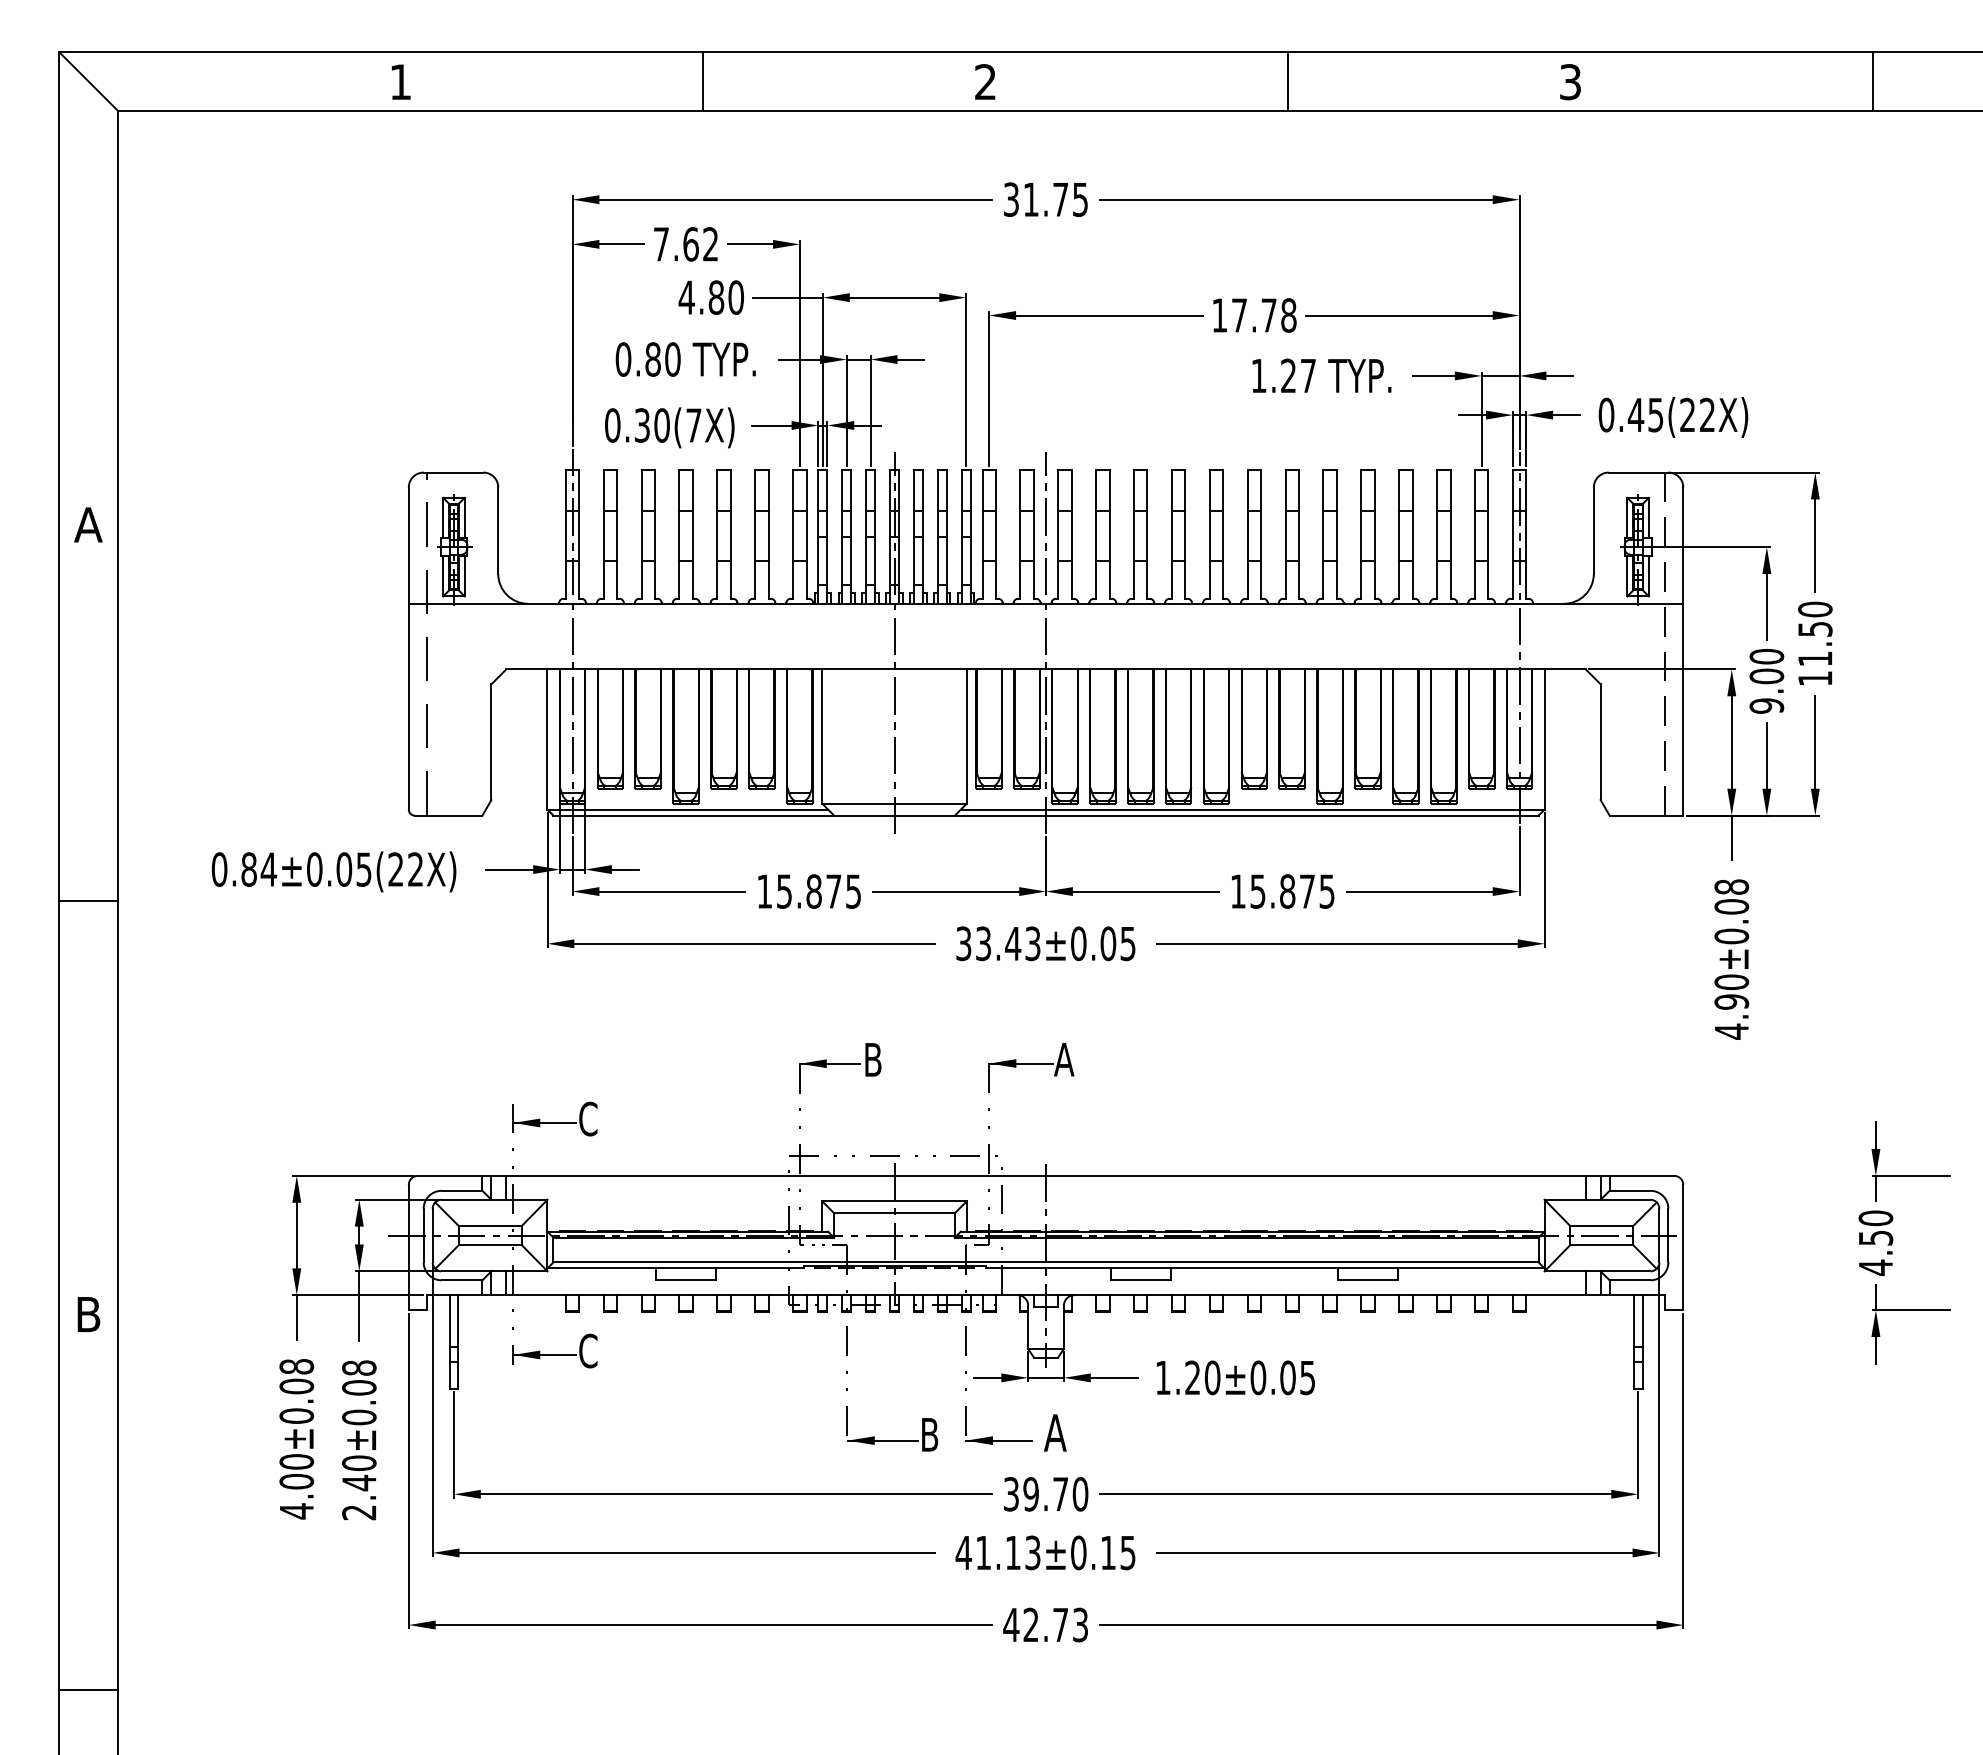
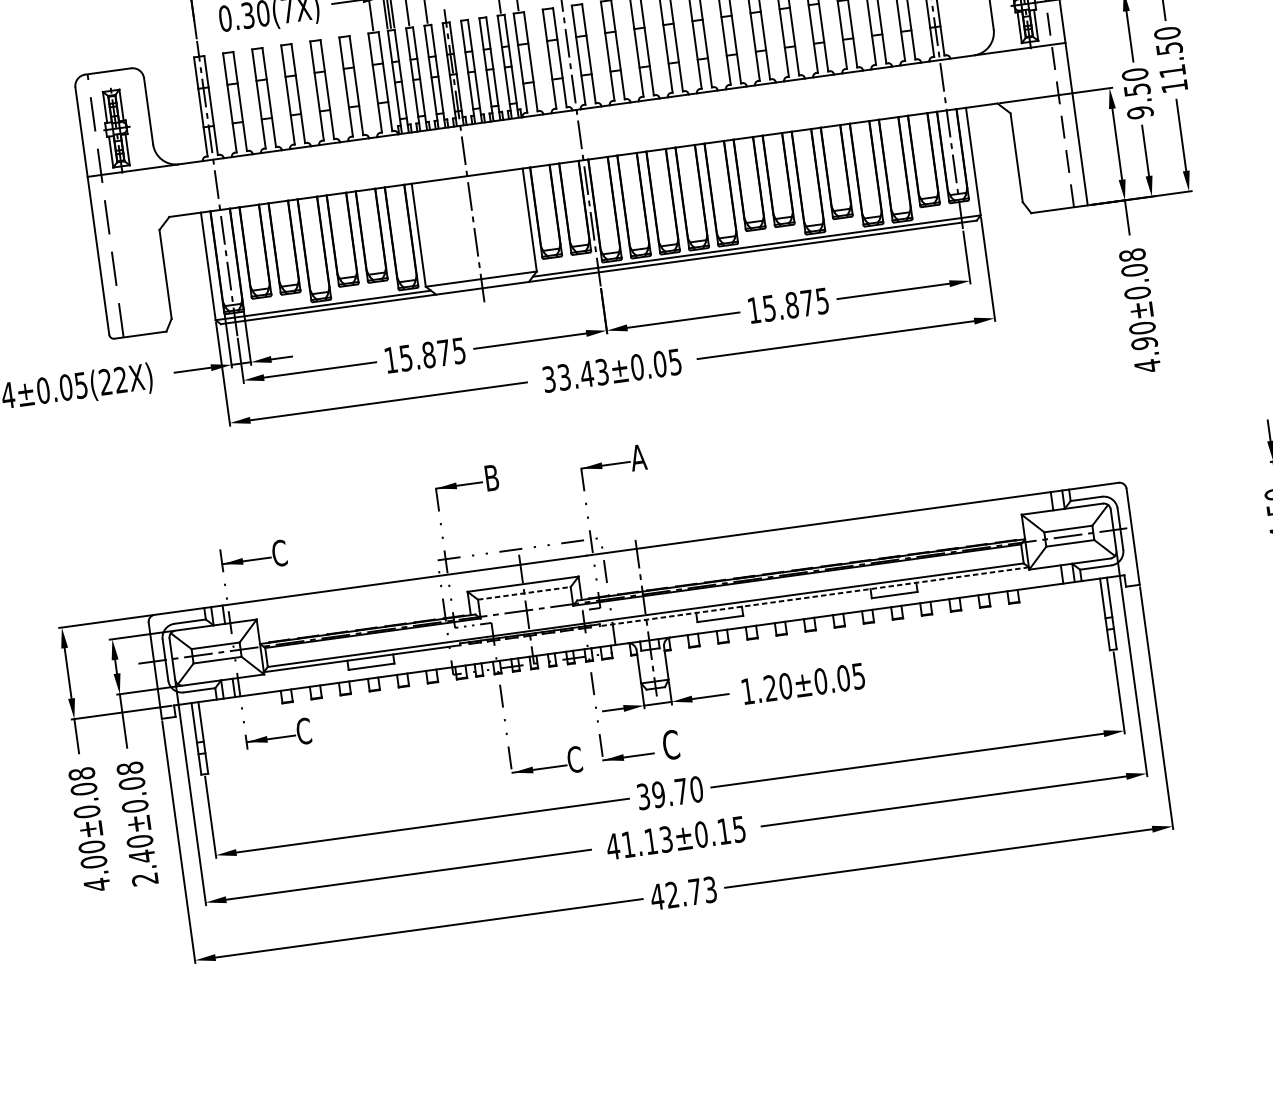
text: (1766, 676) -> (1136, 89), 9.00 -> 9.50
line: (895, 1213) -> (525, 593), solid -> dashed
line: (1265, 1268) -> (814, 596), solid -> dashed
text: (1055, 1432) -> (670, 744), A -> C
text: (929, 1434) -> (574, 759), B -> C

